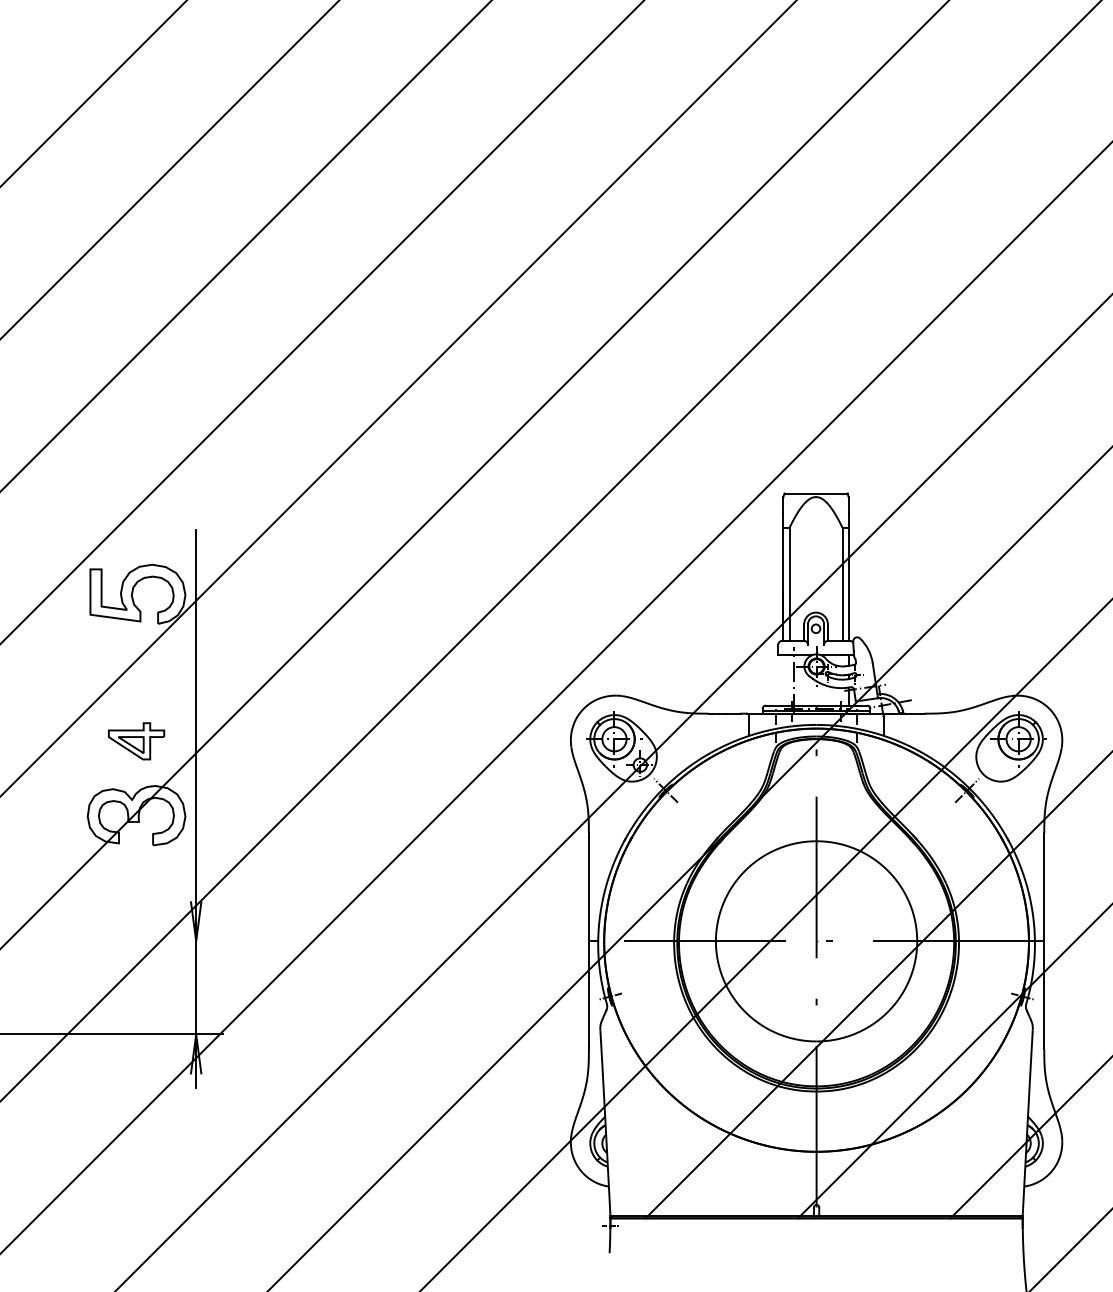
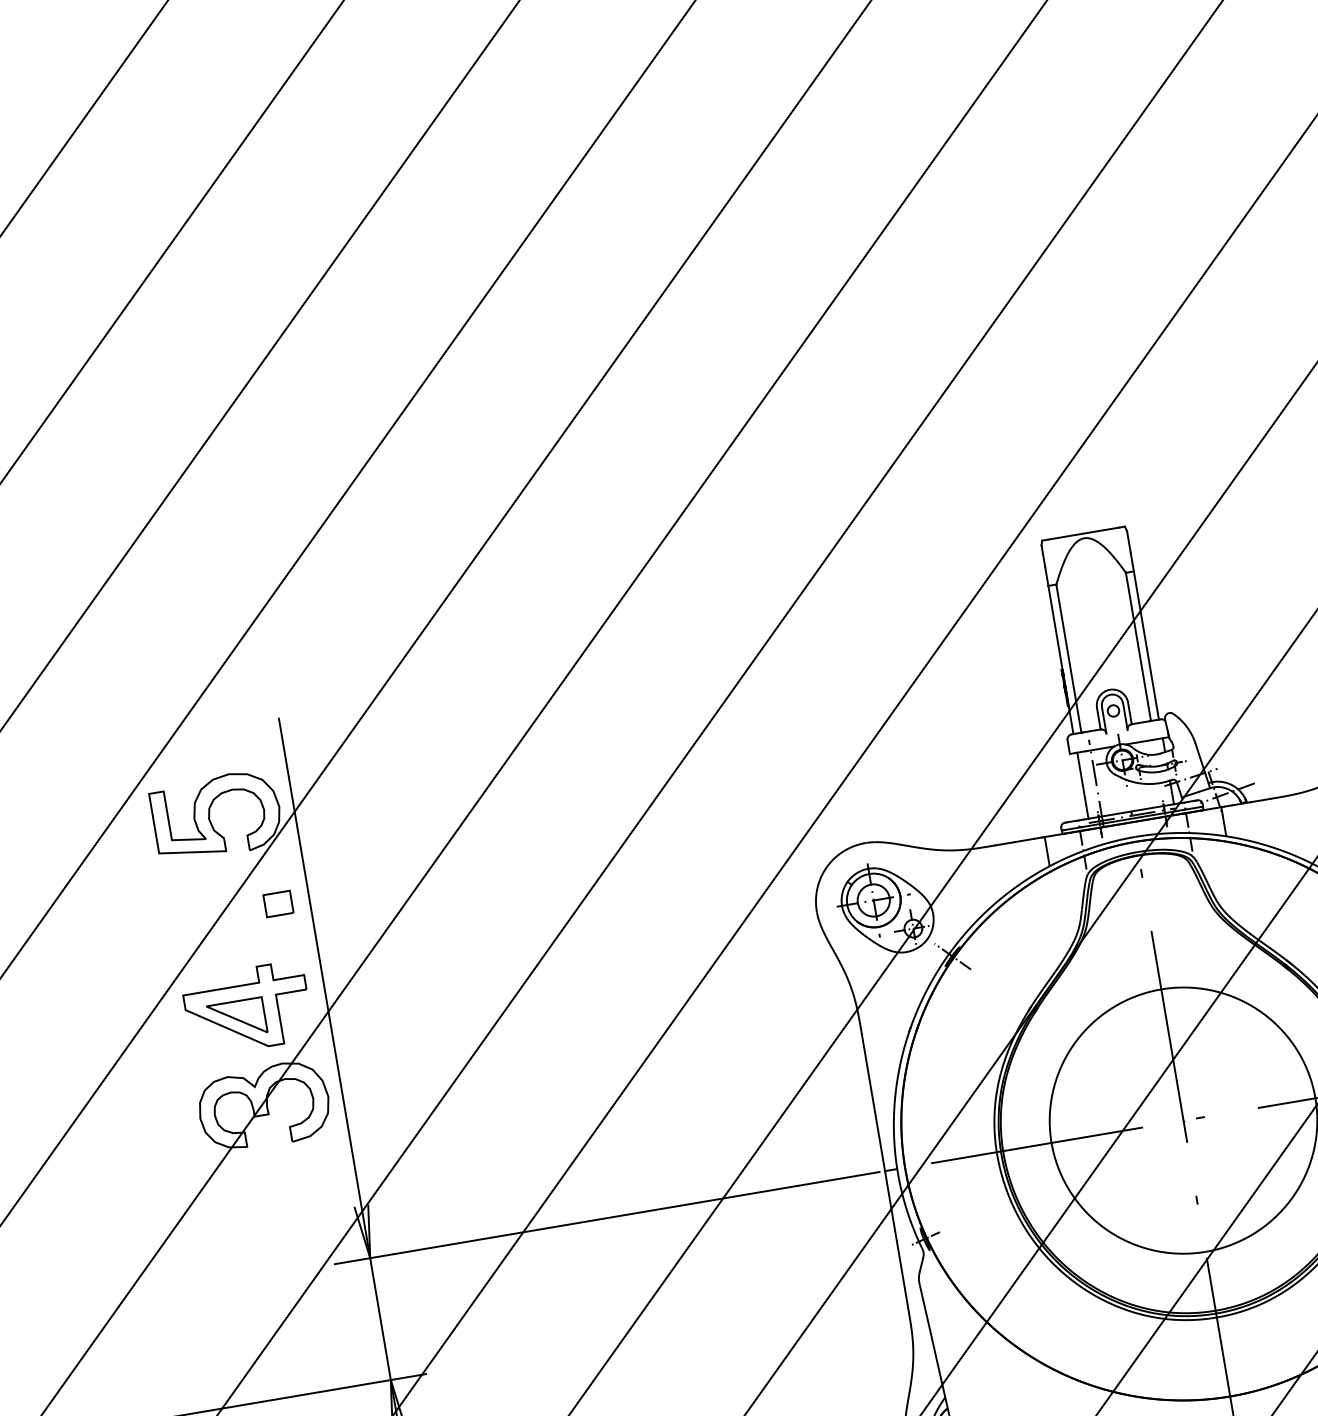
part: (172, 667) -> (278, 904), added
line: (783, 680) -> (1082, 785), added
part: (136, 741) -> (247, 1009), size x1.67
line: (376, 941) -> (606, 1218), added

